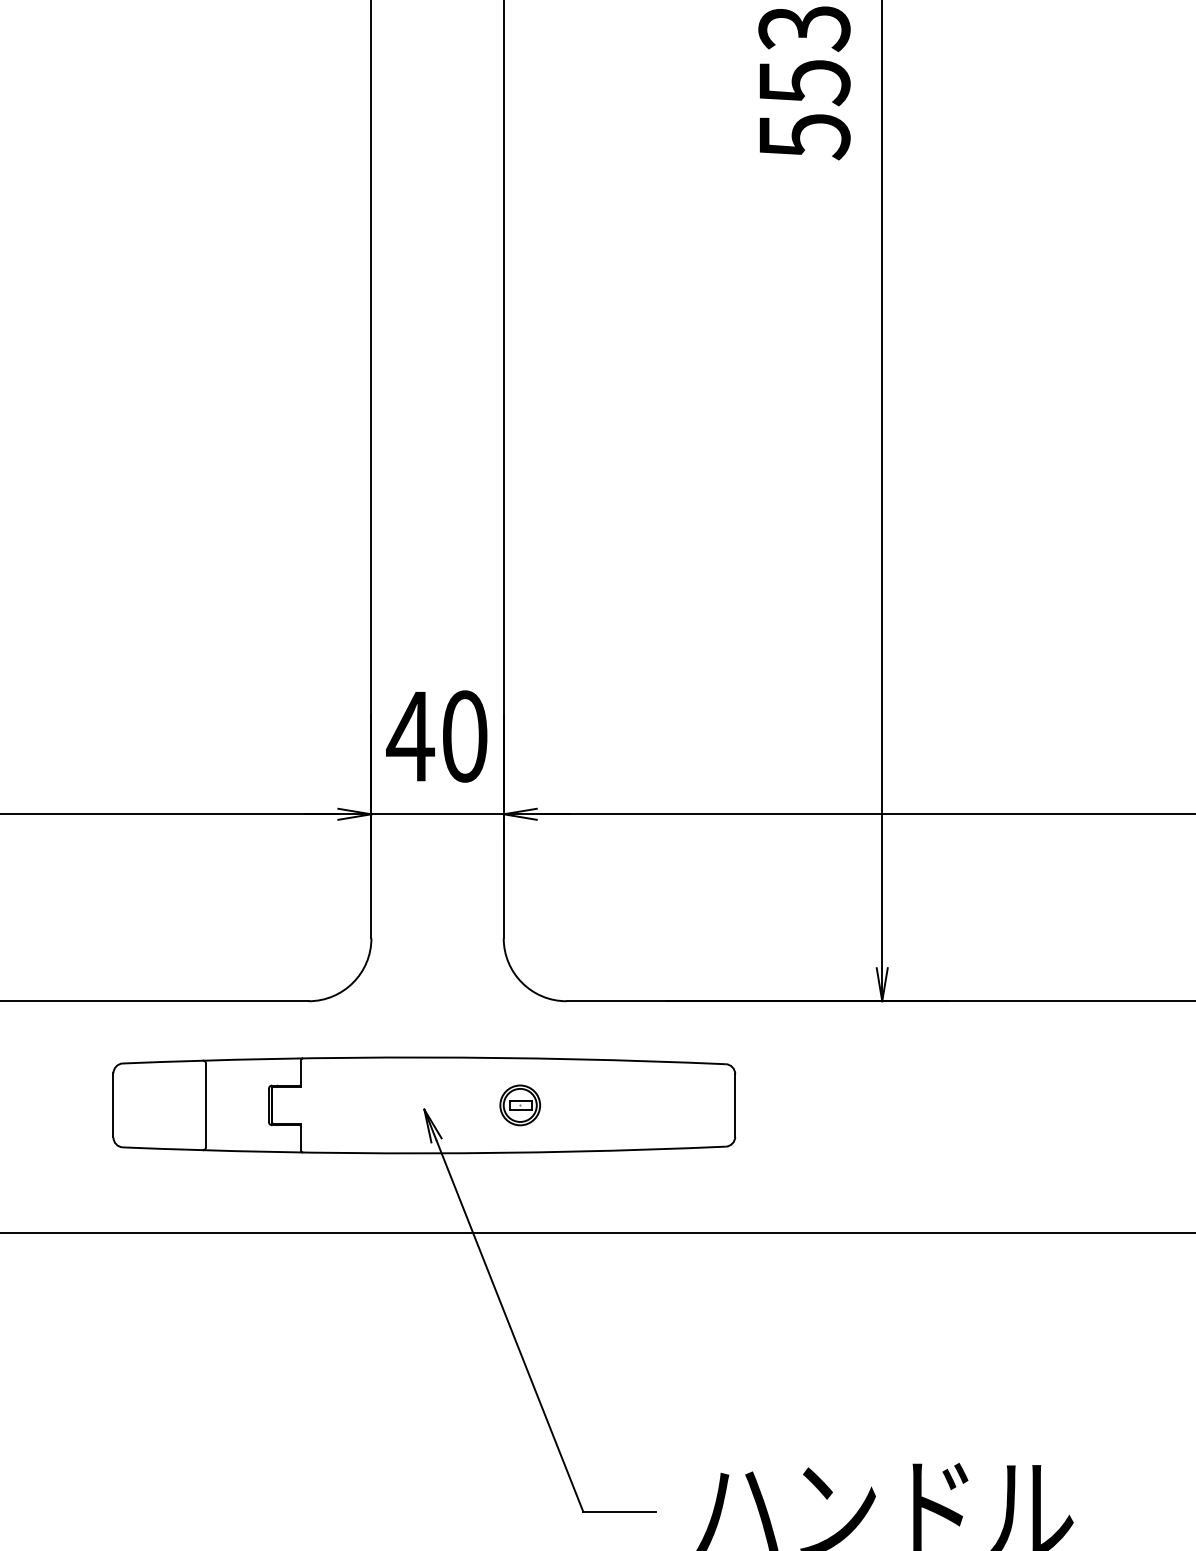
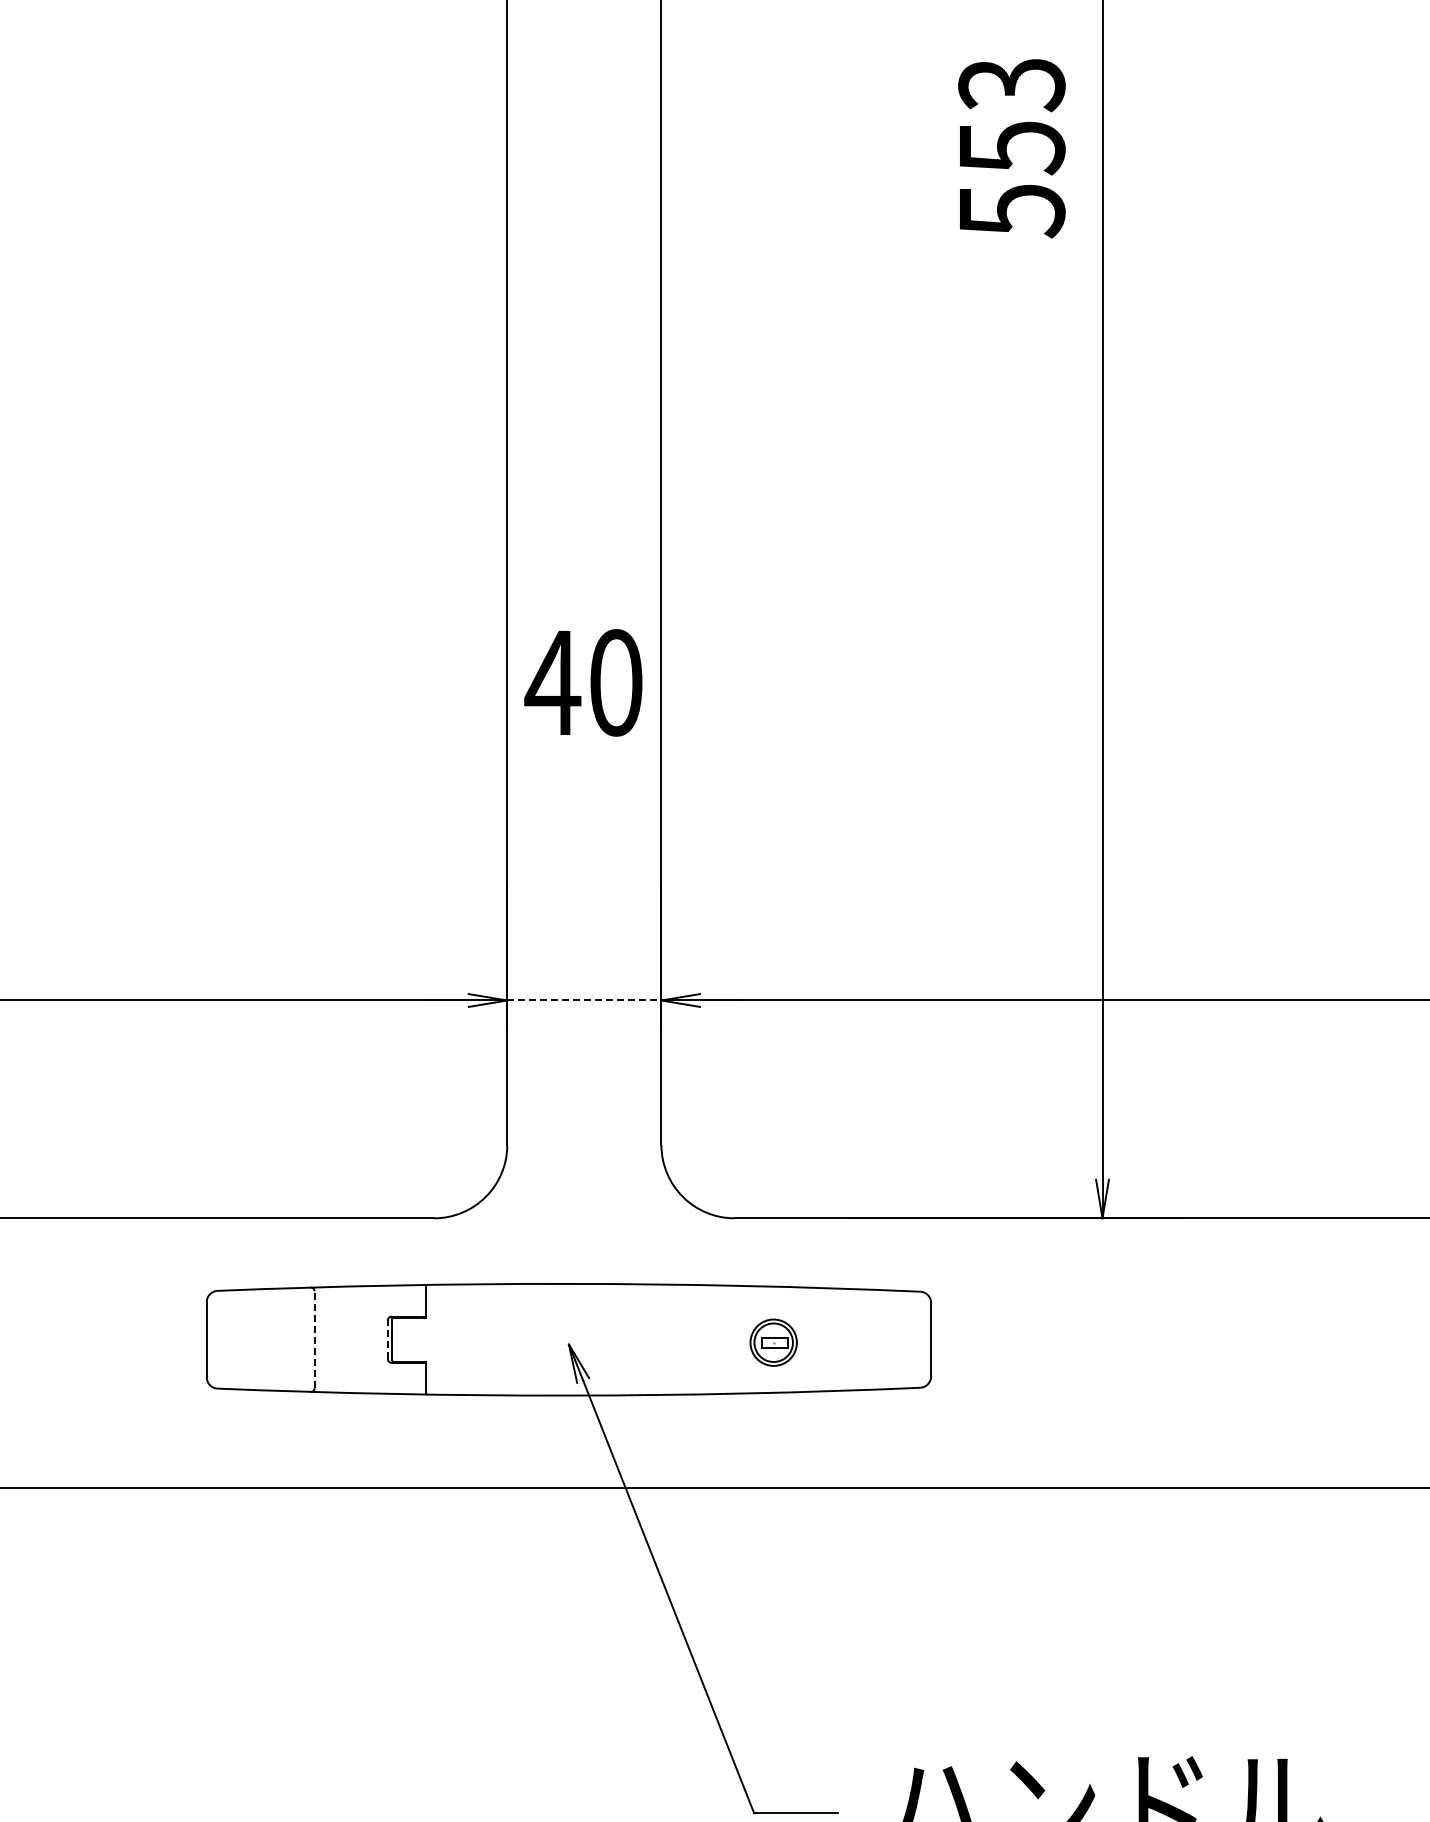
text: (436, 736) -> (583, 682), moved
line: (437, 814) -> (584, 1000), solid -> dashed
line: (205, 1105) -> (314, 1339), solid -> dashed
line: (268, 1105) -> (387, 1339), solid -> dashed
part: (520, 1105) -> (773, 1342), moved

